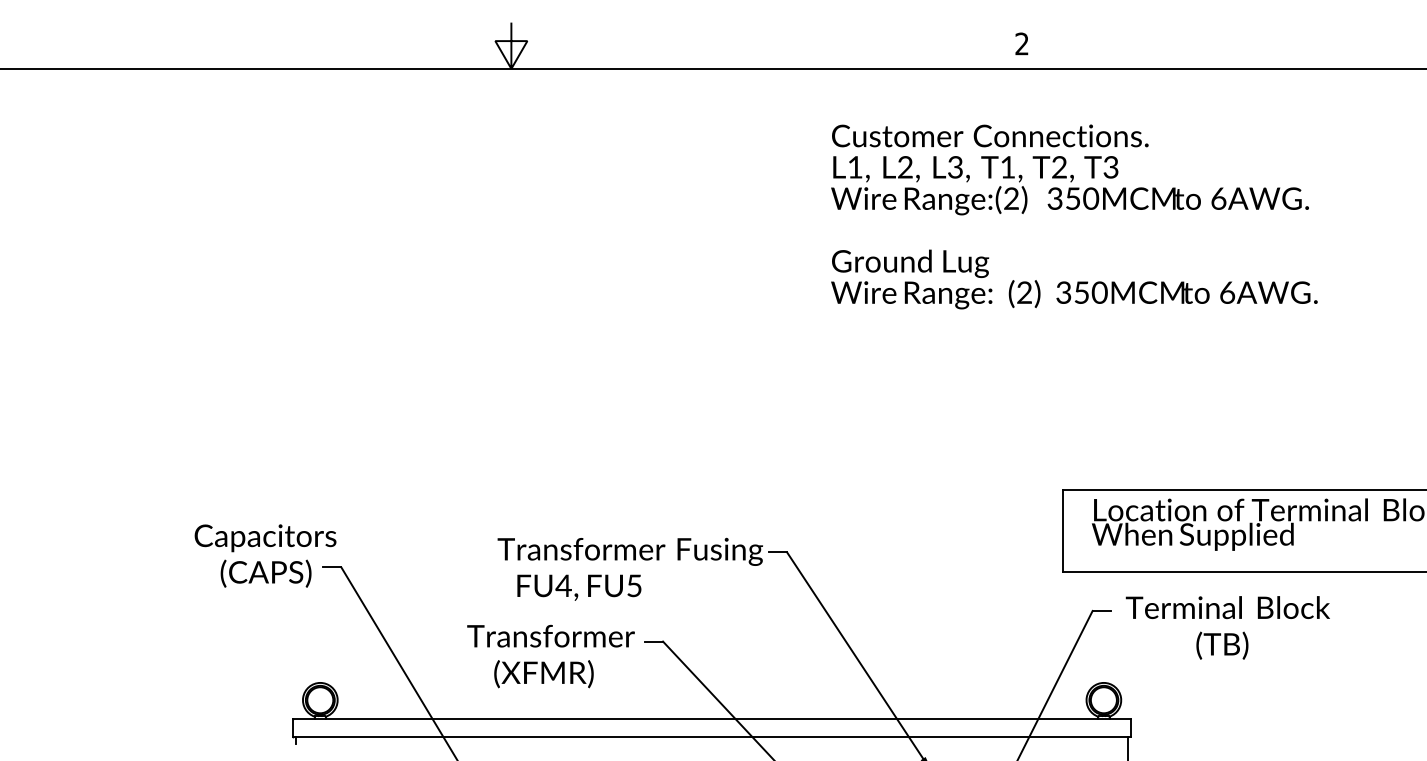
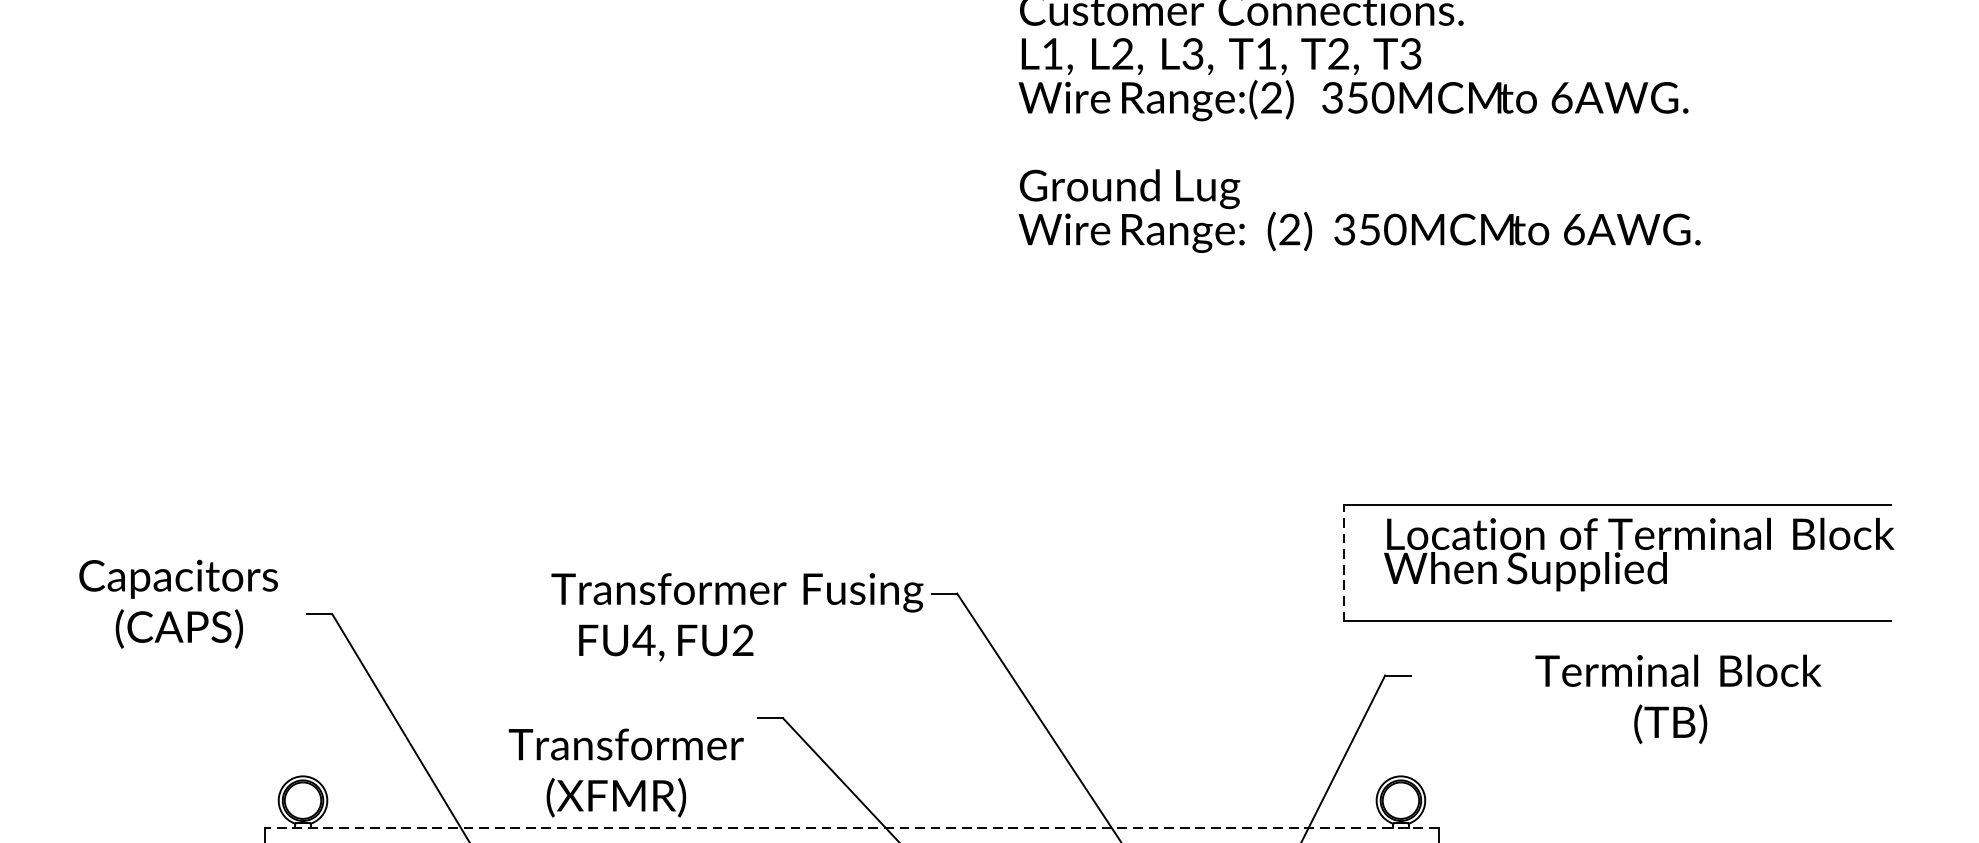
line: (1063, 530) -> (1344, 562), solid -> dashed
text: (265, 555) -> (178, 603), moved
text: (634, 585) -> (743, 639), FU5 -> FU2
text: (1227, 627) -> (1677, 698), moved
text: (550, 656) -> (625, 772), moved
line: (712, 719) -> (852, 827), solid -> dashed

